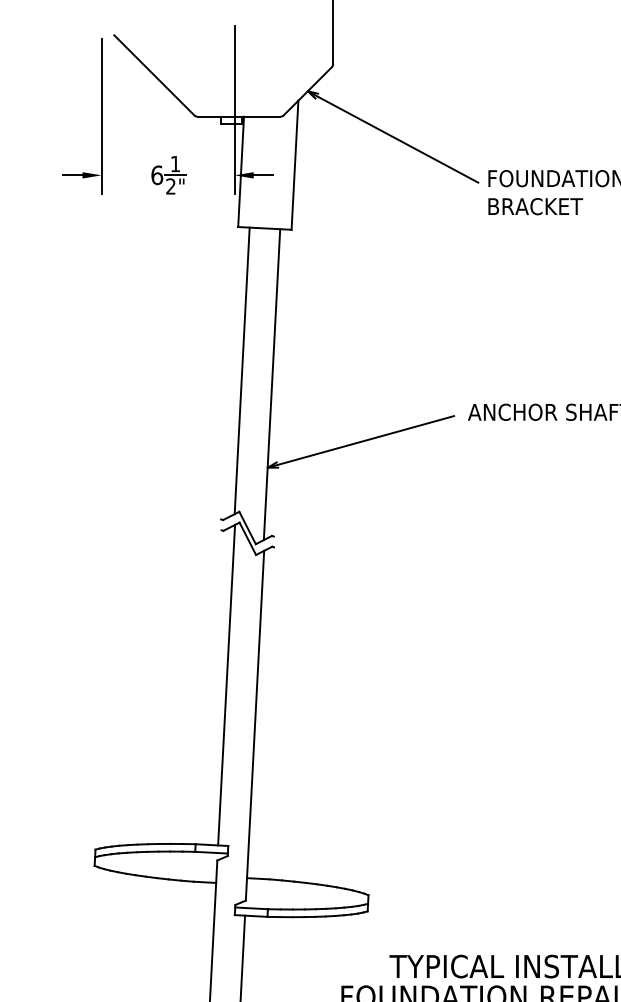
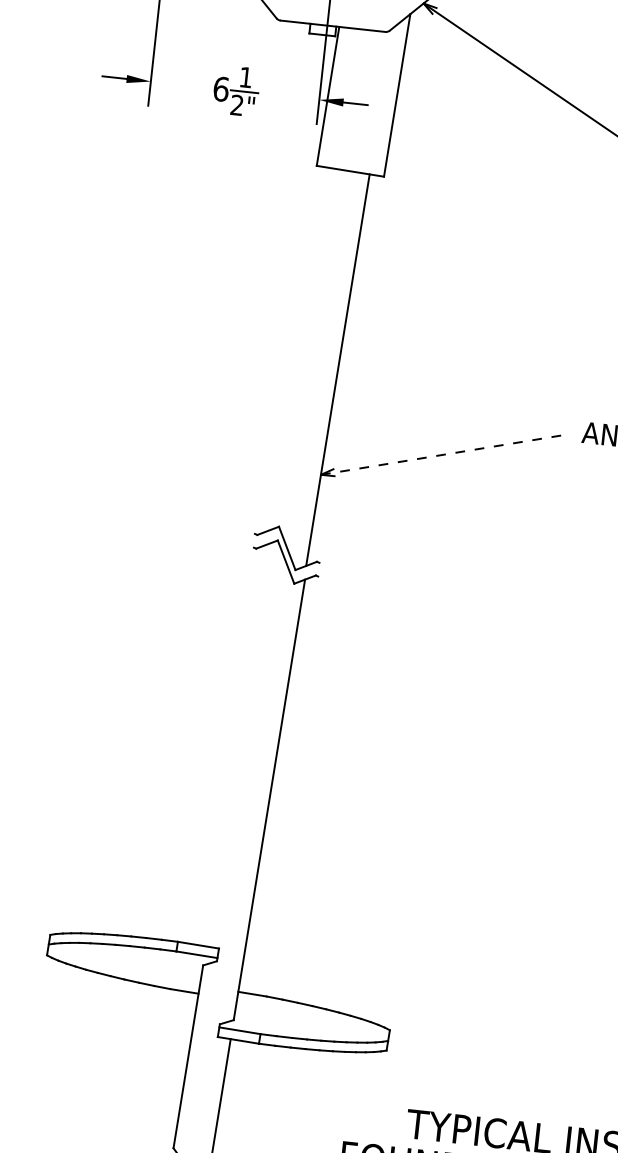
line: (241, 370) -> (301, 348), removed
line: (360, 441) -> (442, 454), solid -> dashed
line: (226, 684) -> (238, 743), removed

